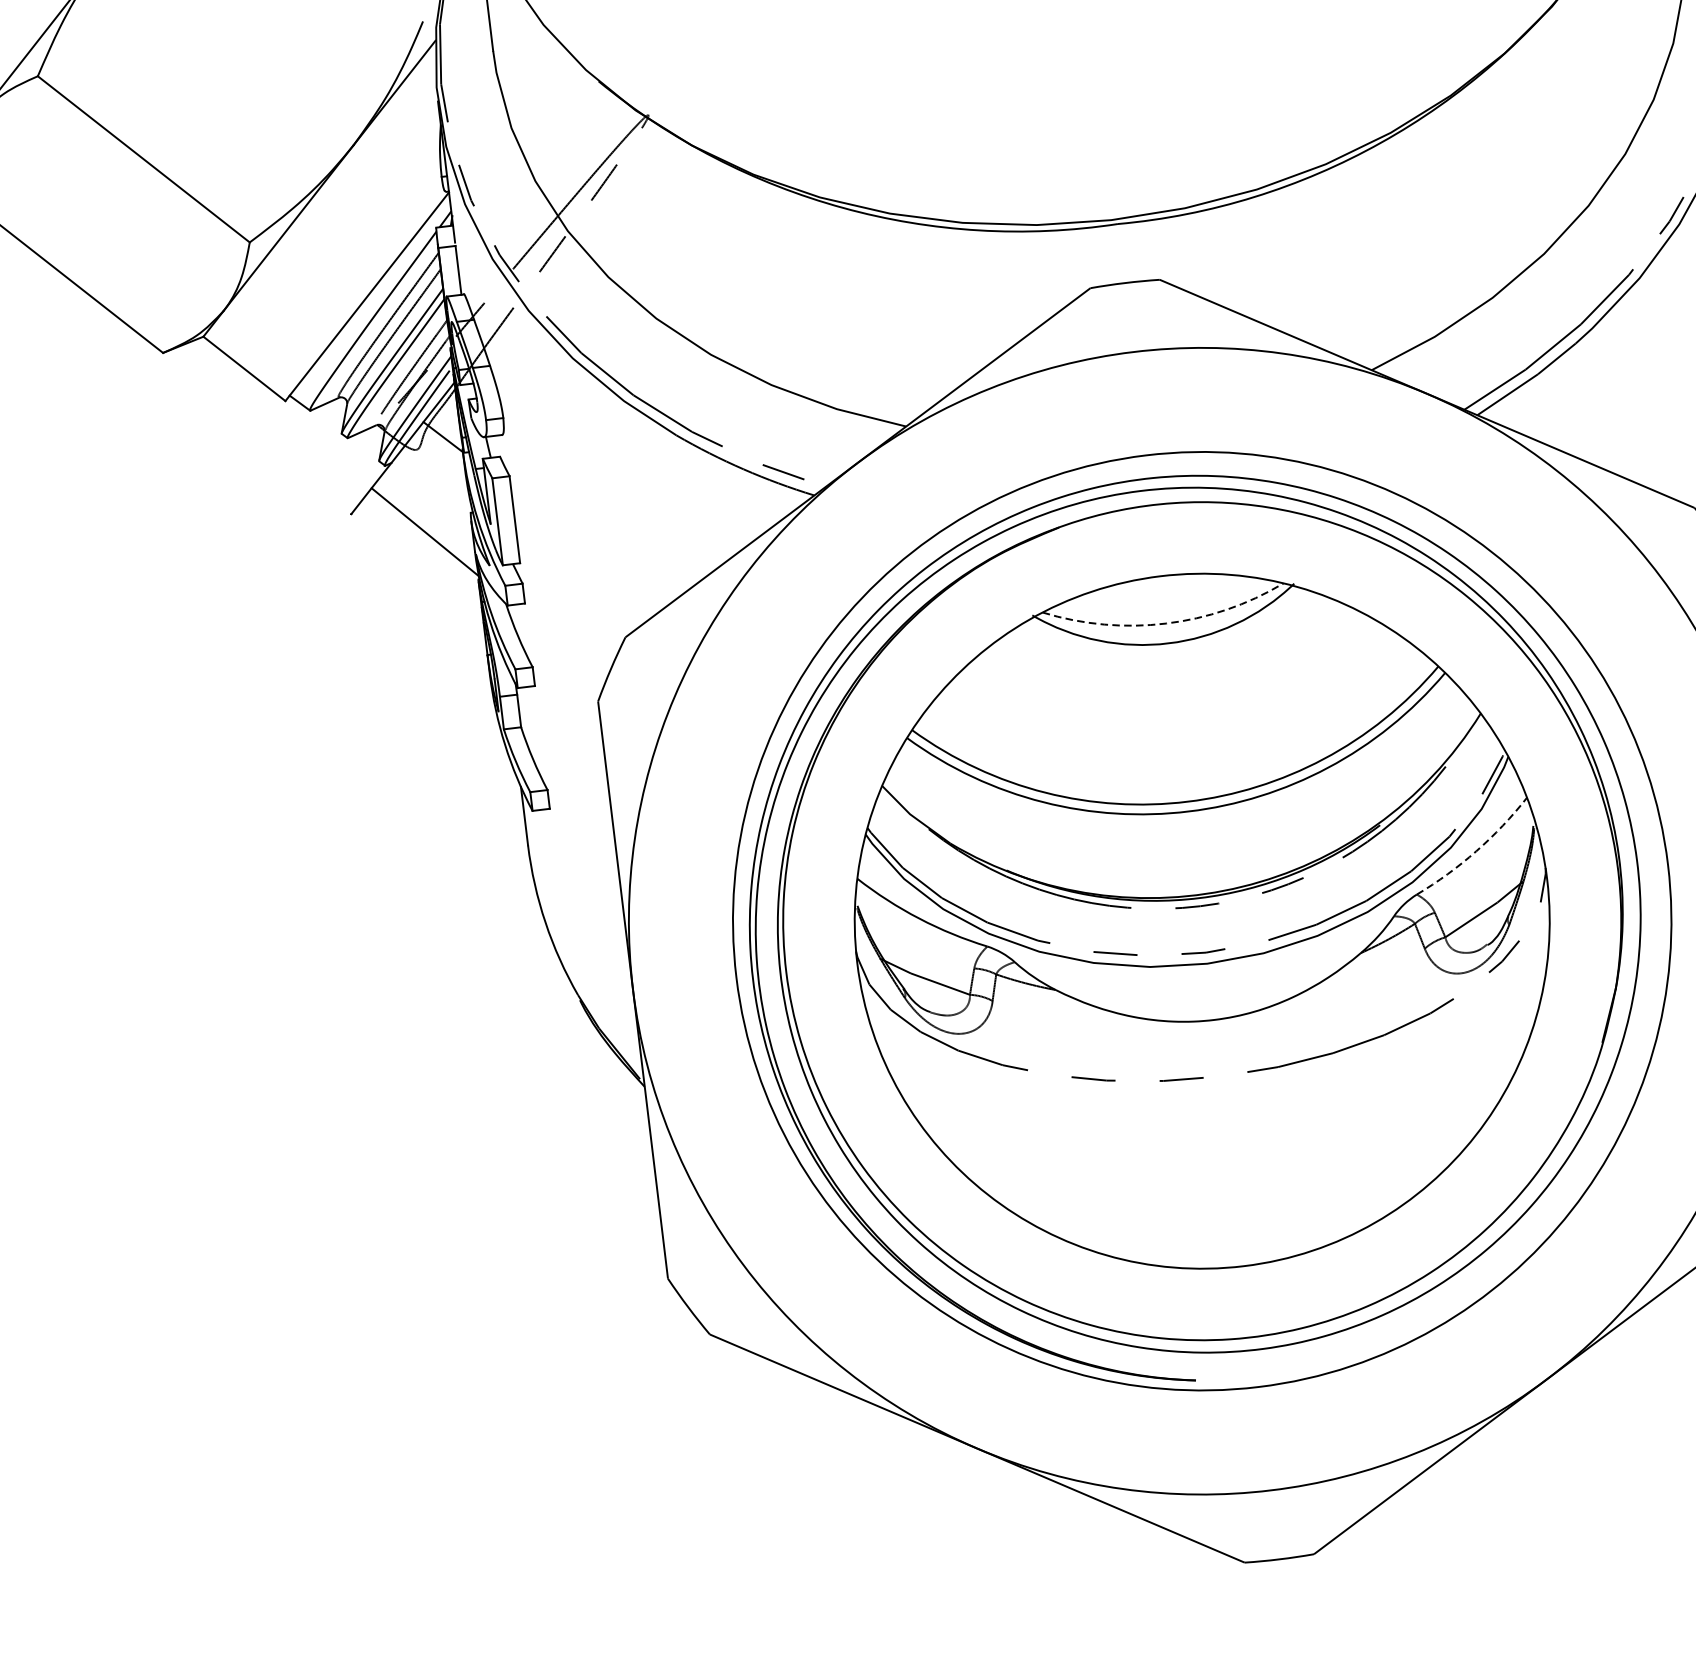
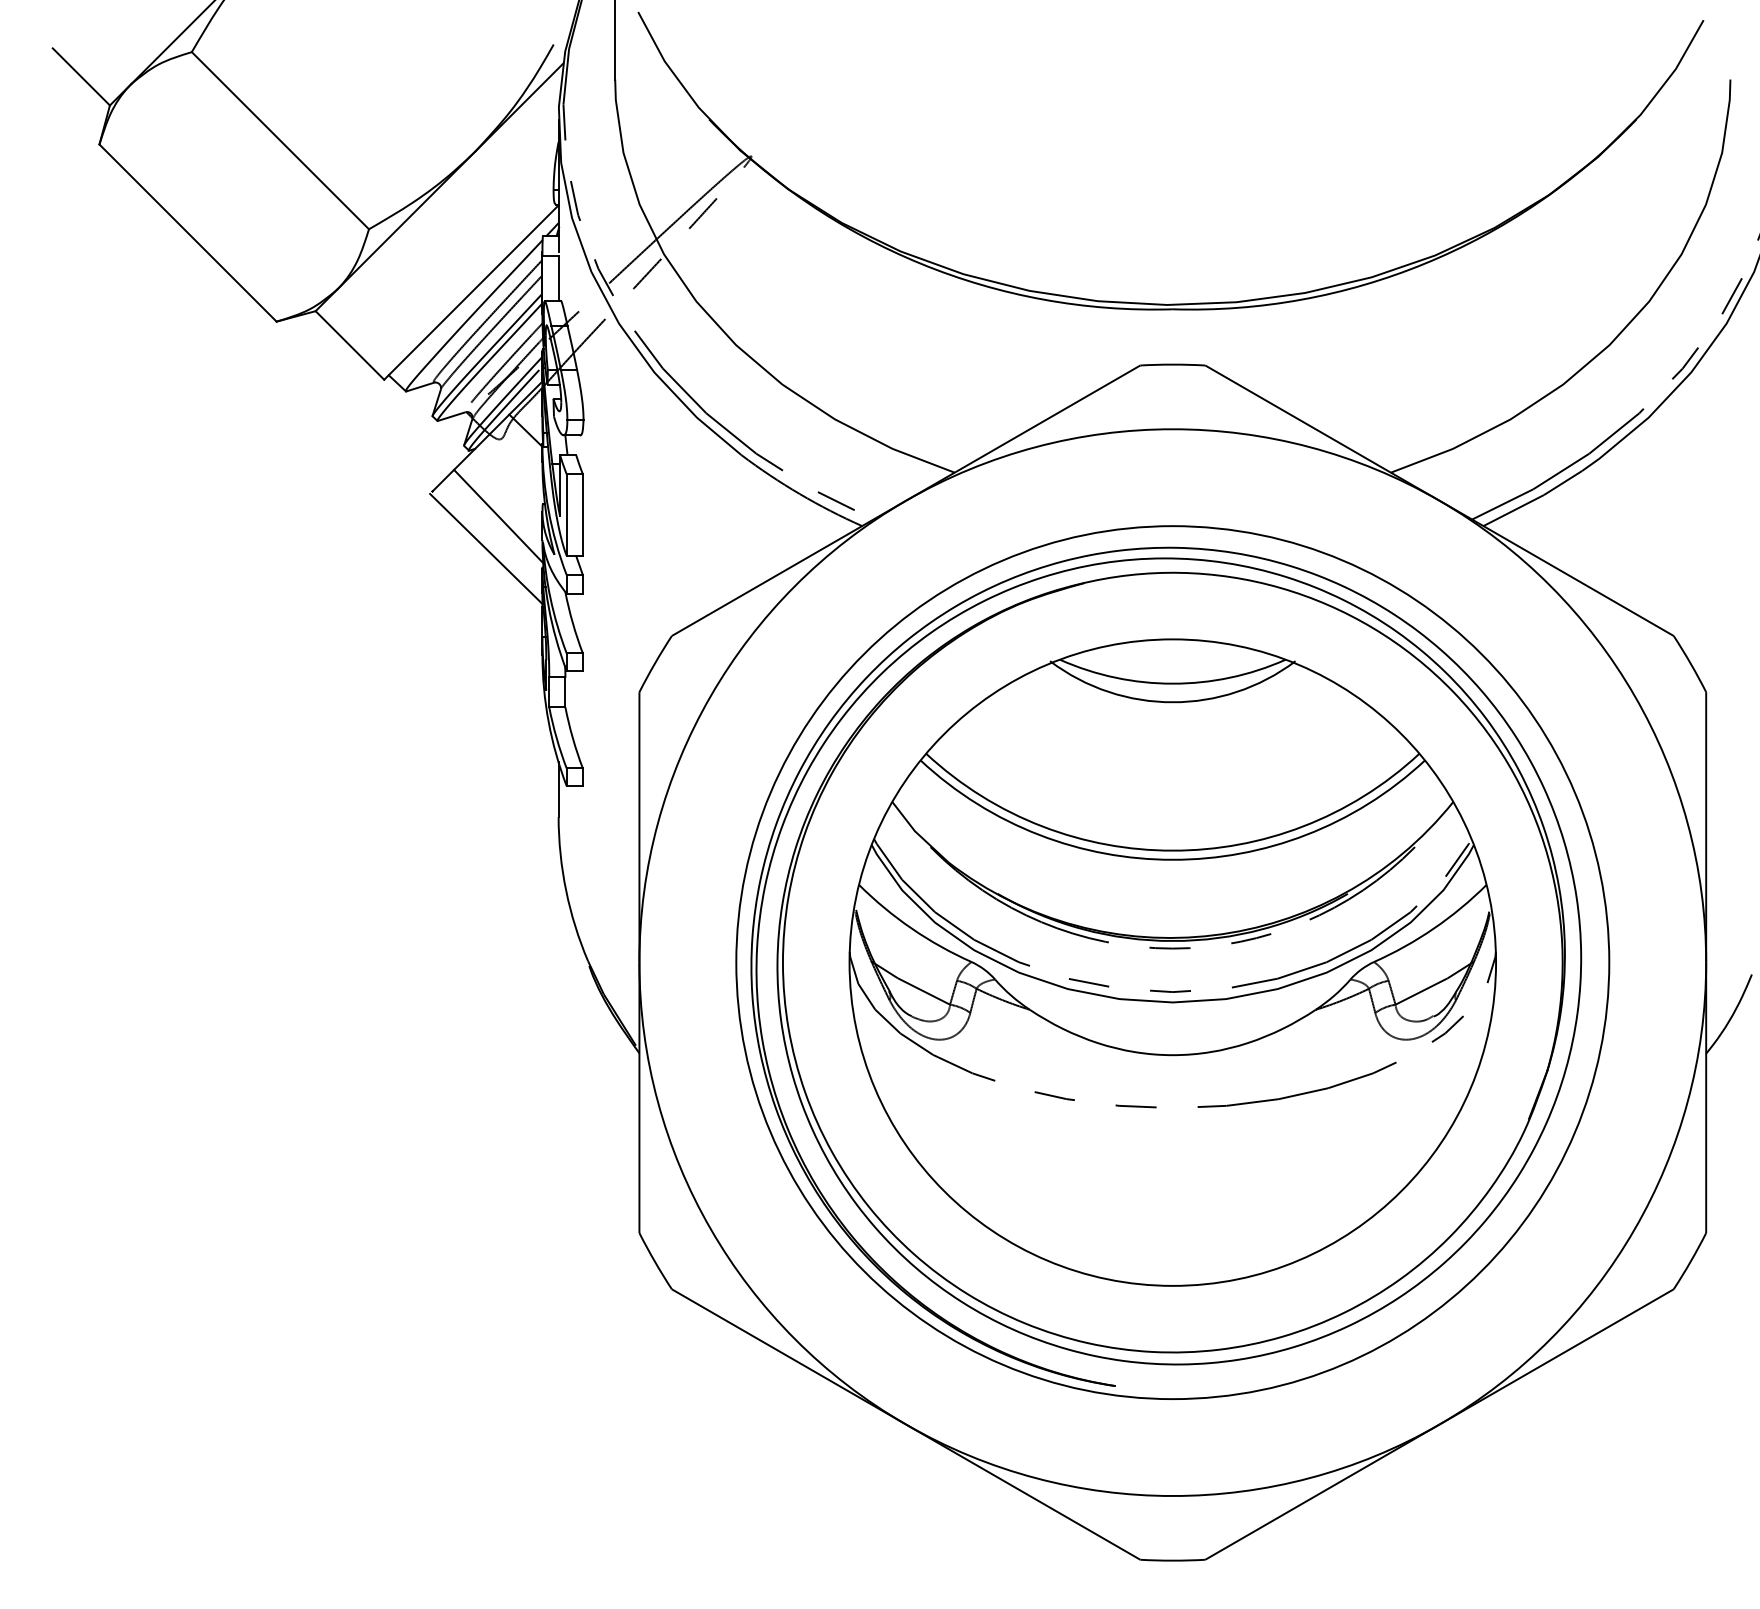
line: (416, 567) -> (486, 548), added
arc: (1165, 623) -> (1172, 683), dashed -> solid
arc: (1476, 851) -> (1433, 928), dashed -> solid

